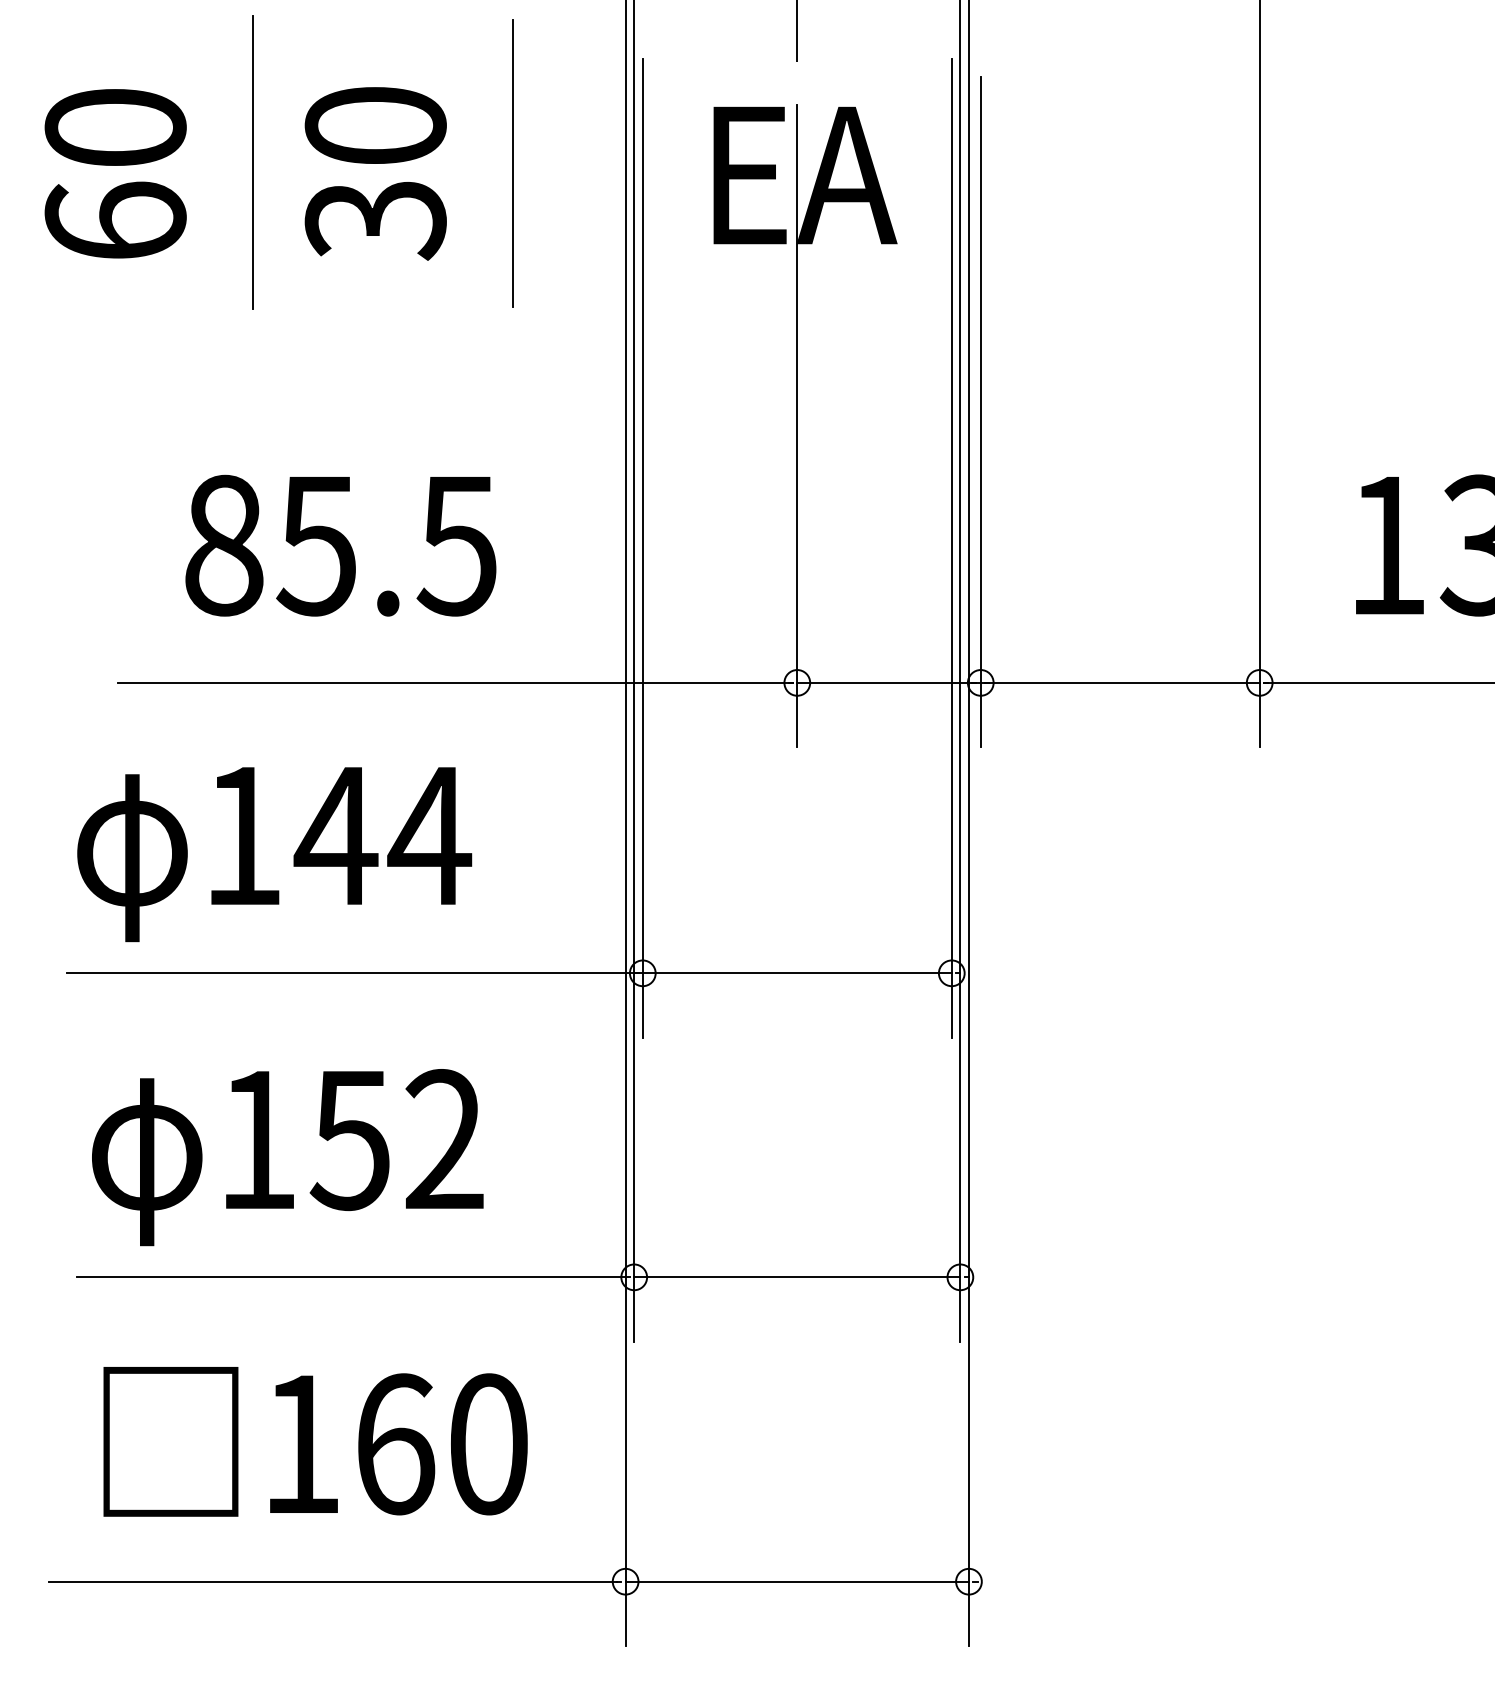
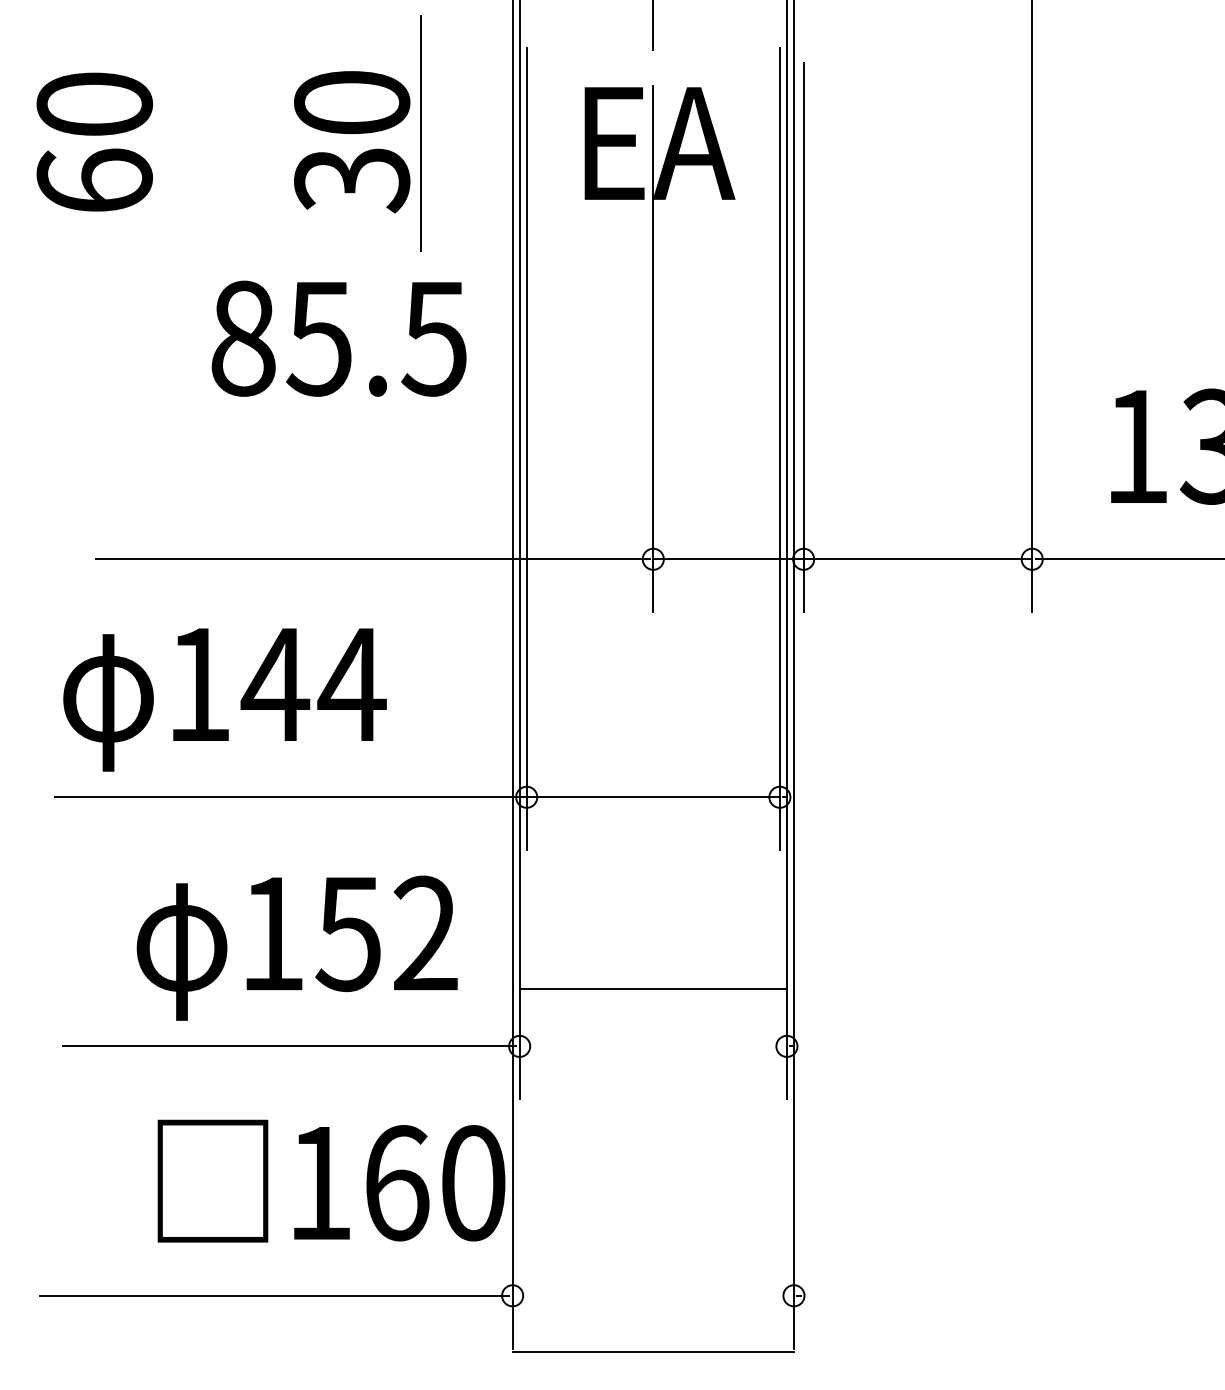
line: (253, 162) -> (207, 132), removed
text: (375, 173) -> (351, 141), moved
text: (340, 545) -> (338, 338), moved
text: (287, 1157) -> (297, 948), moved
line: (797, 1277) -> (653, 989), moved
text: (315, 1441) -> (331, 1180), moved
line: (796, 1581) -> (652, 1351), moved

